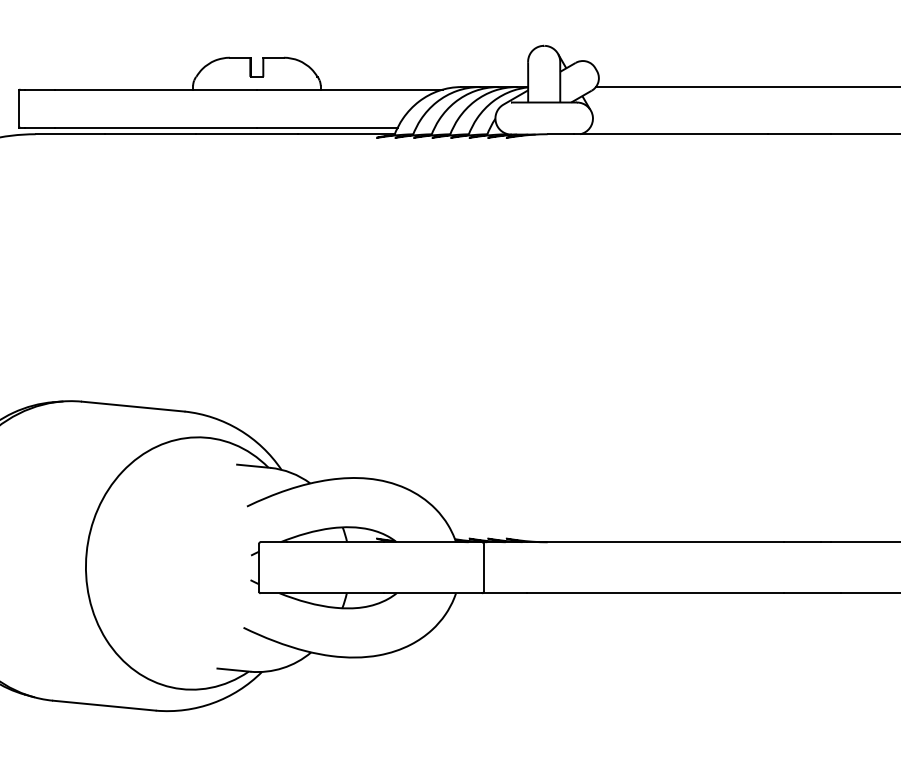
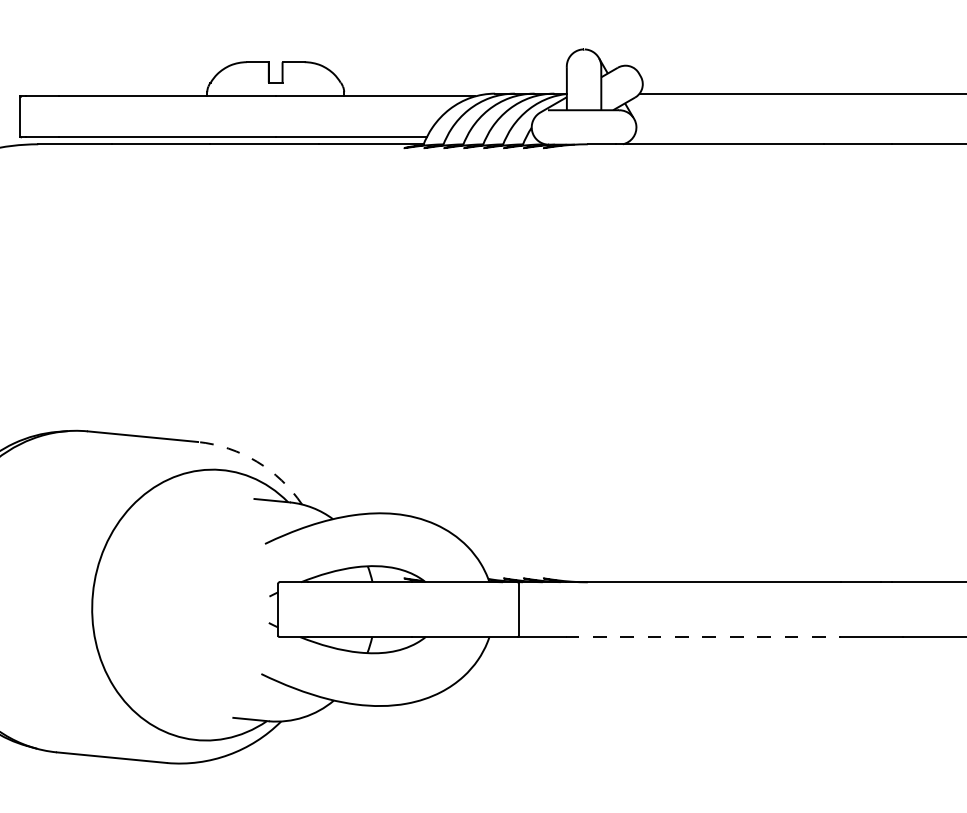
arc: (239, 429) -> (257, 461), solid -> dashed
line: (655, 593) -> (703, 637), solid -> dashed

